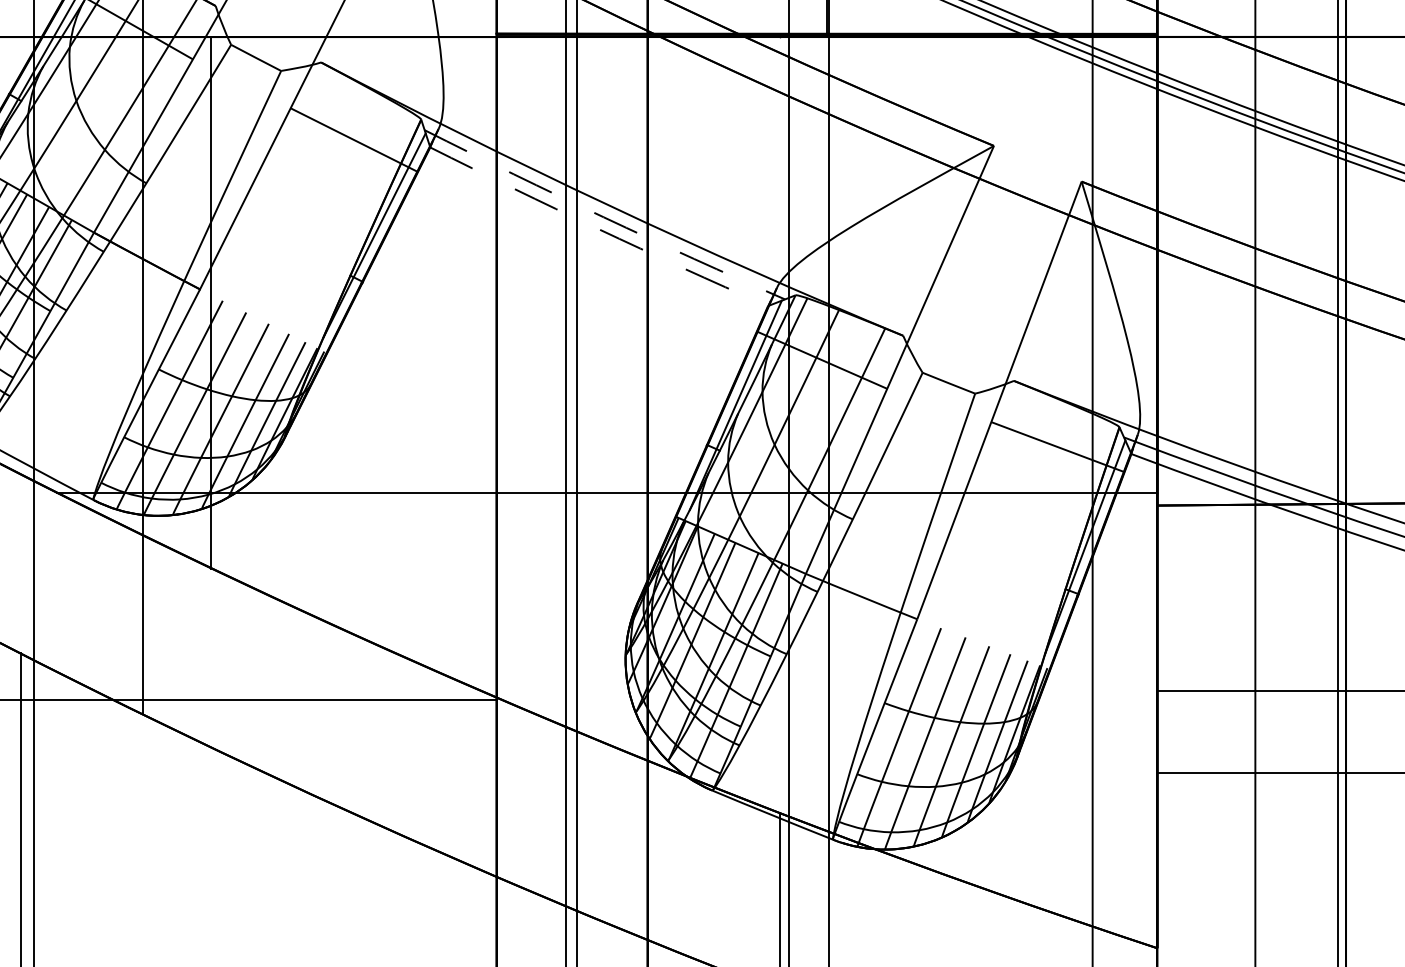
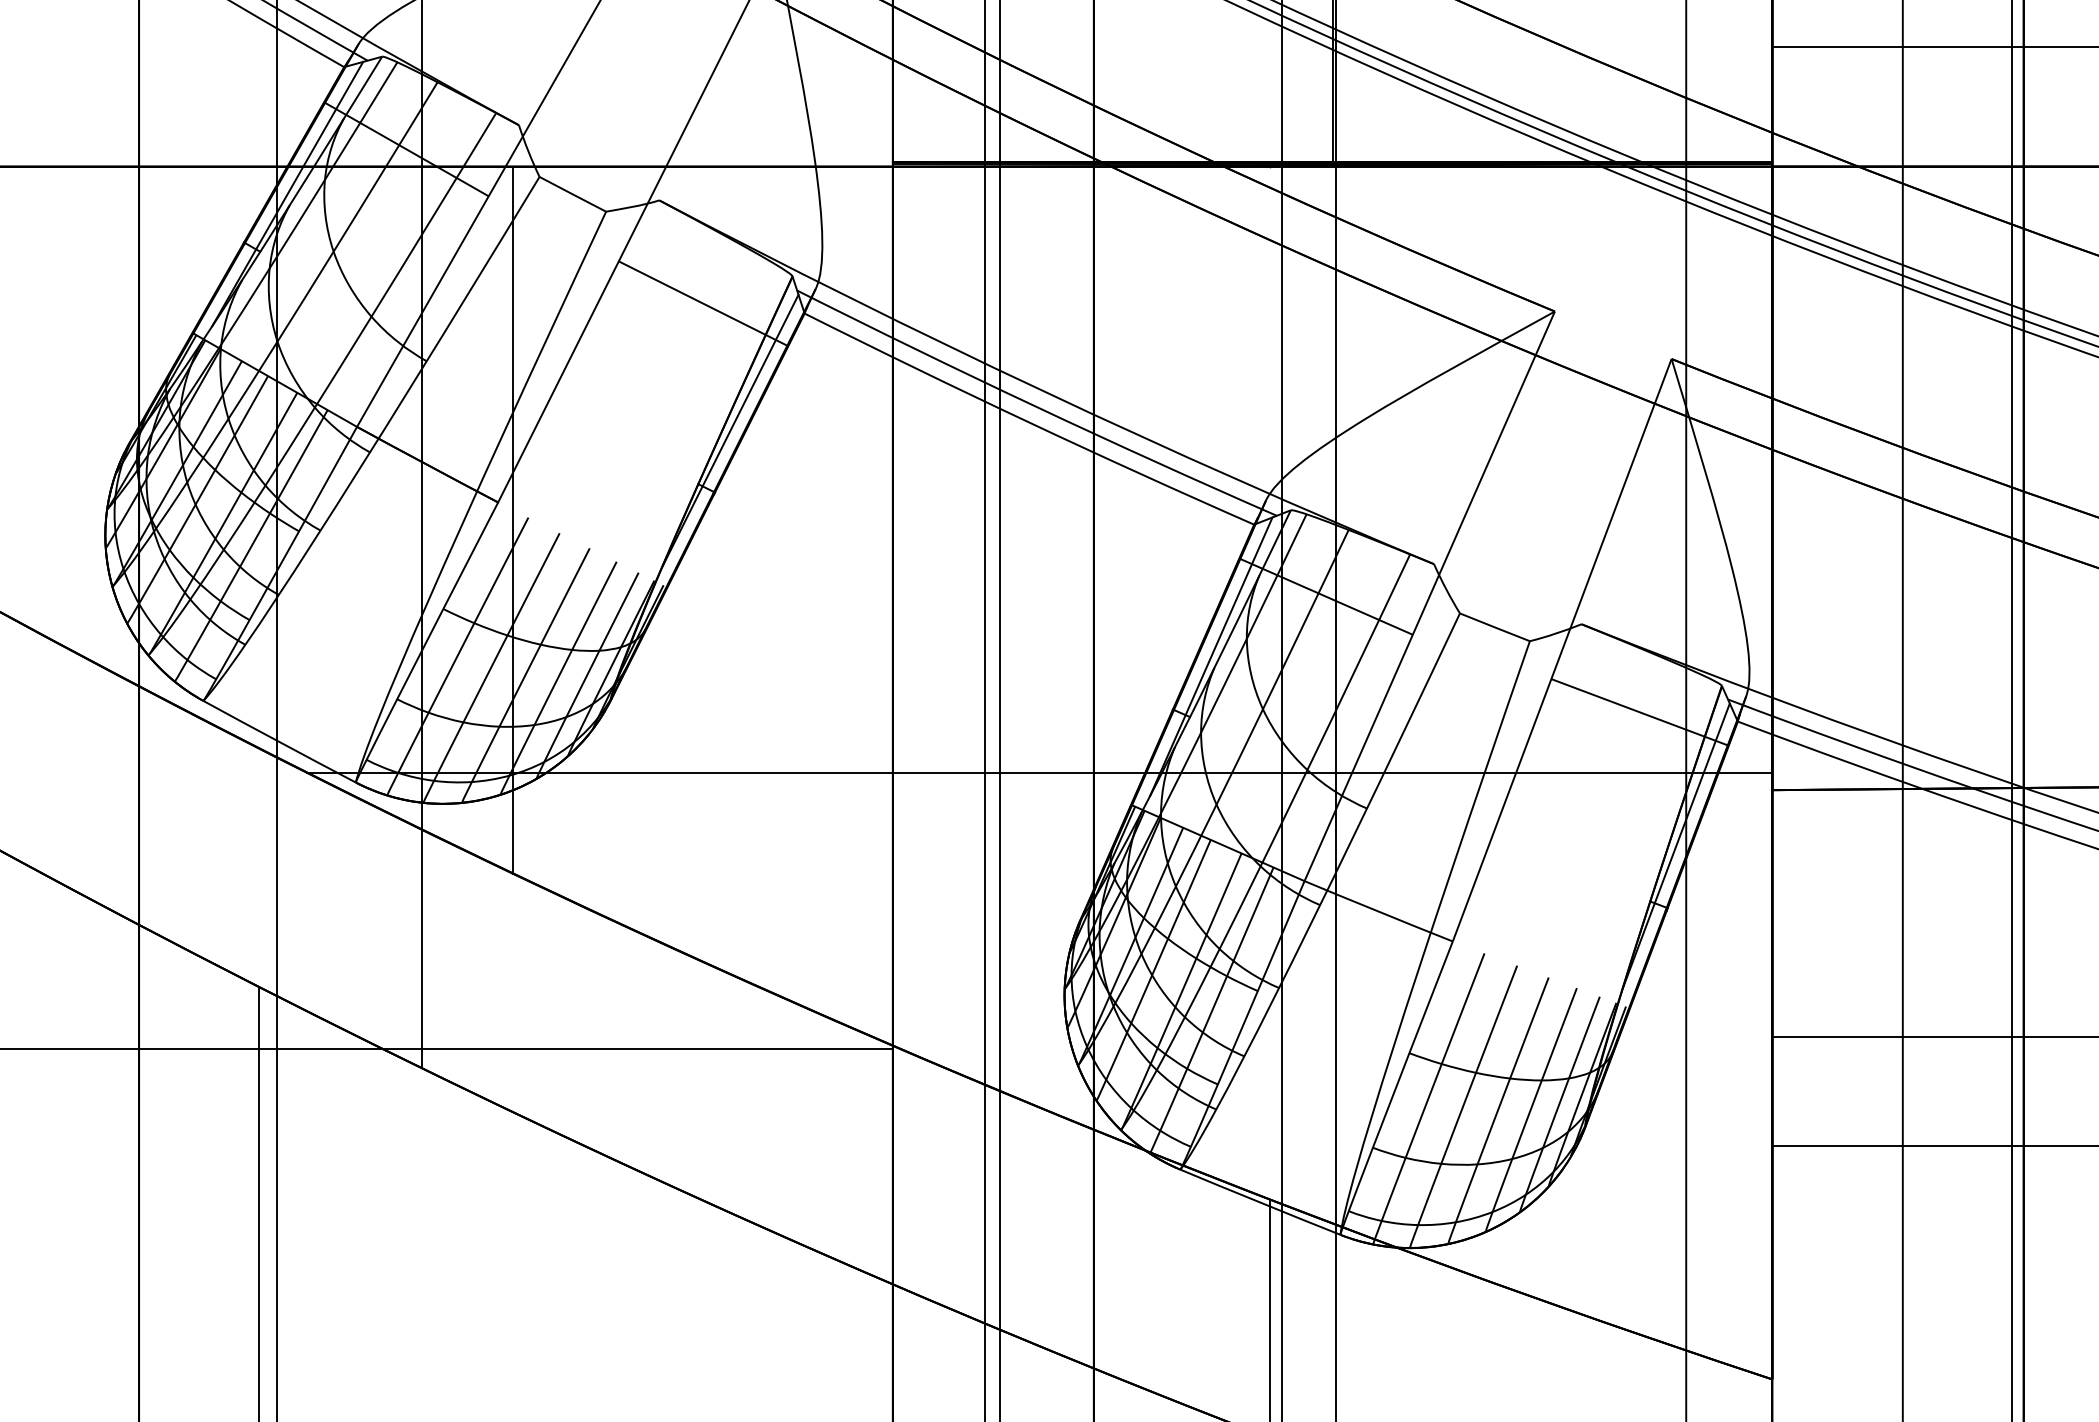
arc: (603, 217) -> (1035, 406), dashed -> solid
arc: (598, 228) -> (1028, 421), dashed -> solid

